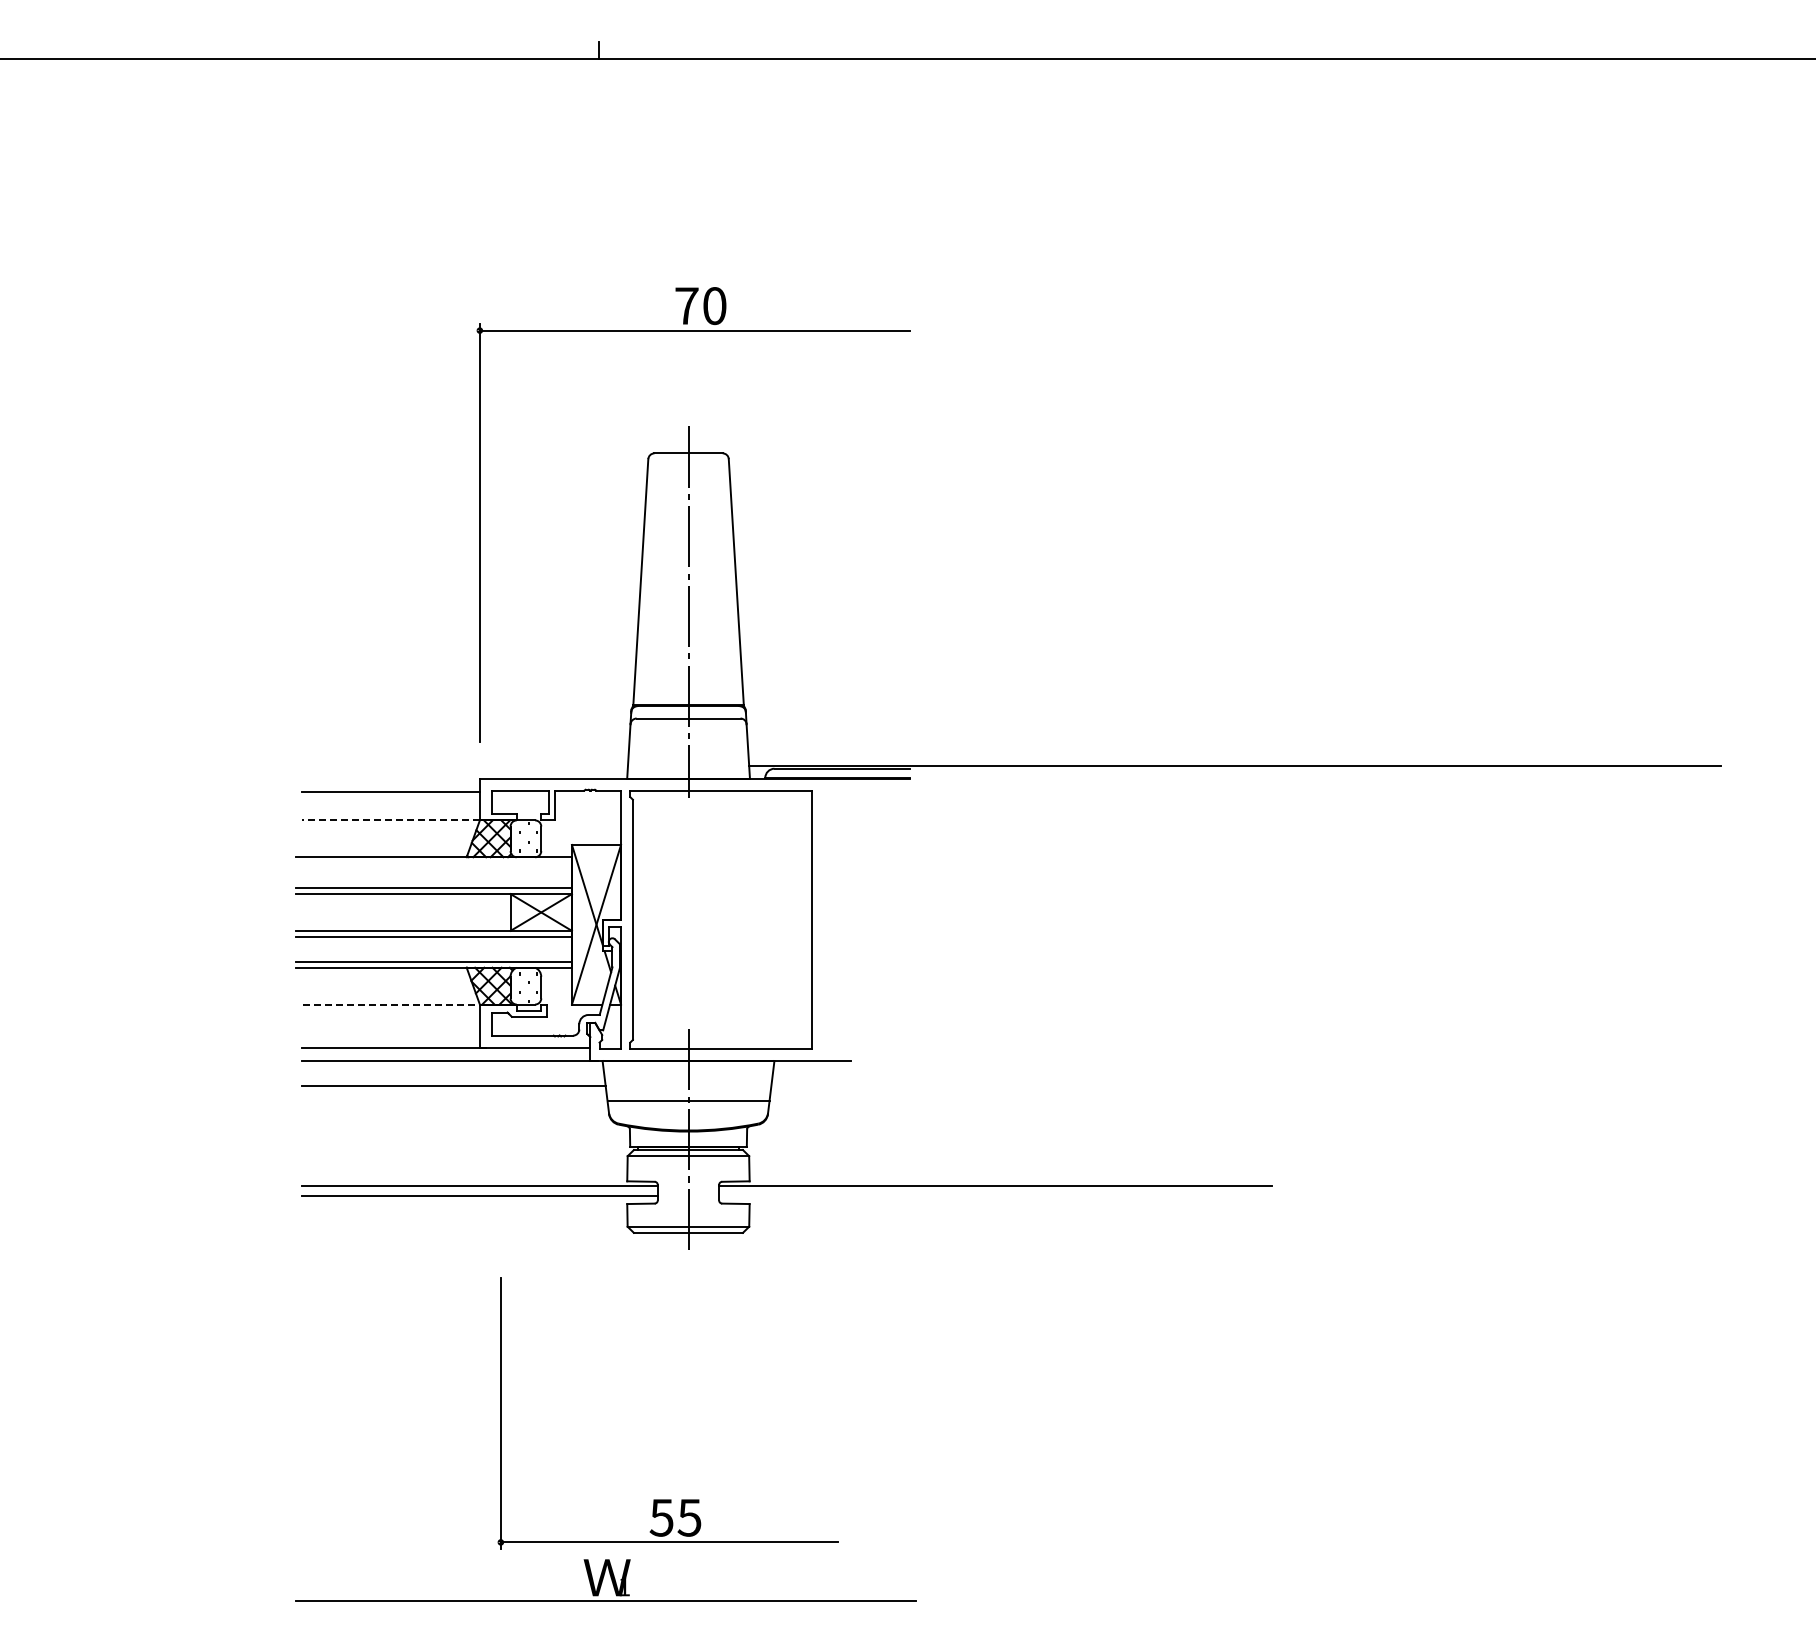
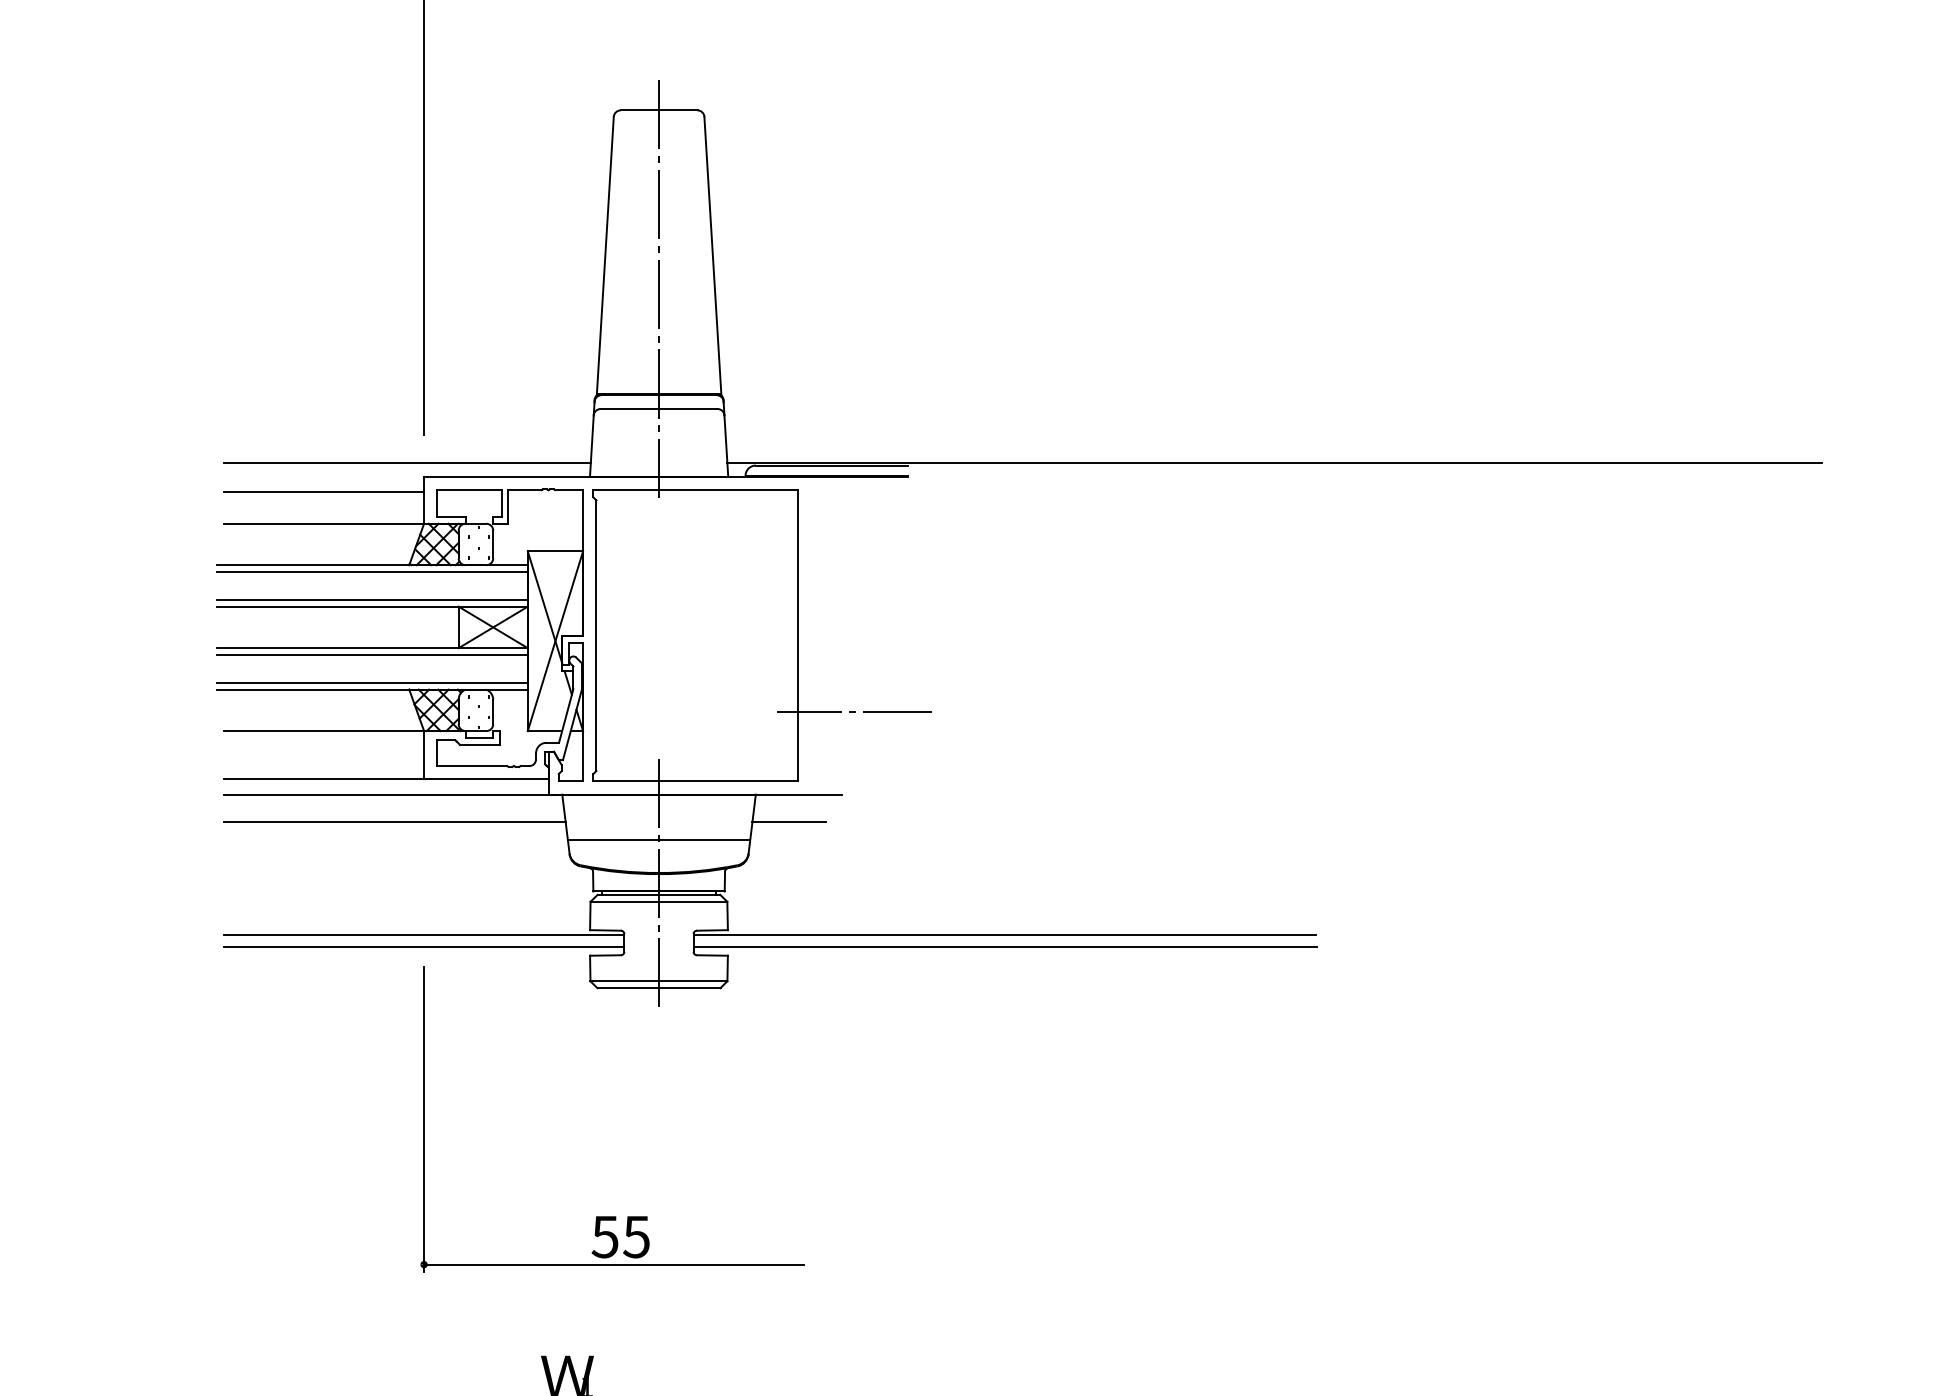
line: (464, 766) -> (406, 463), added
line: (390, 820) -> (323, 523), dashed -> solid
line: (433, 863) -> (371, 572), added
line: (862, 987) -> (854, 711), added
line: (393, 1004) -> (326, 731), dashed -> solid
line: (803, 1085) -> (788, 822), added
line: (996, 1196) -> (1005, 947), added
part: (667, 1499) -> (611, 1216), moved

